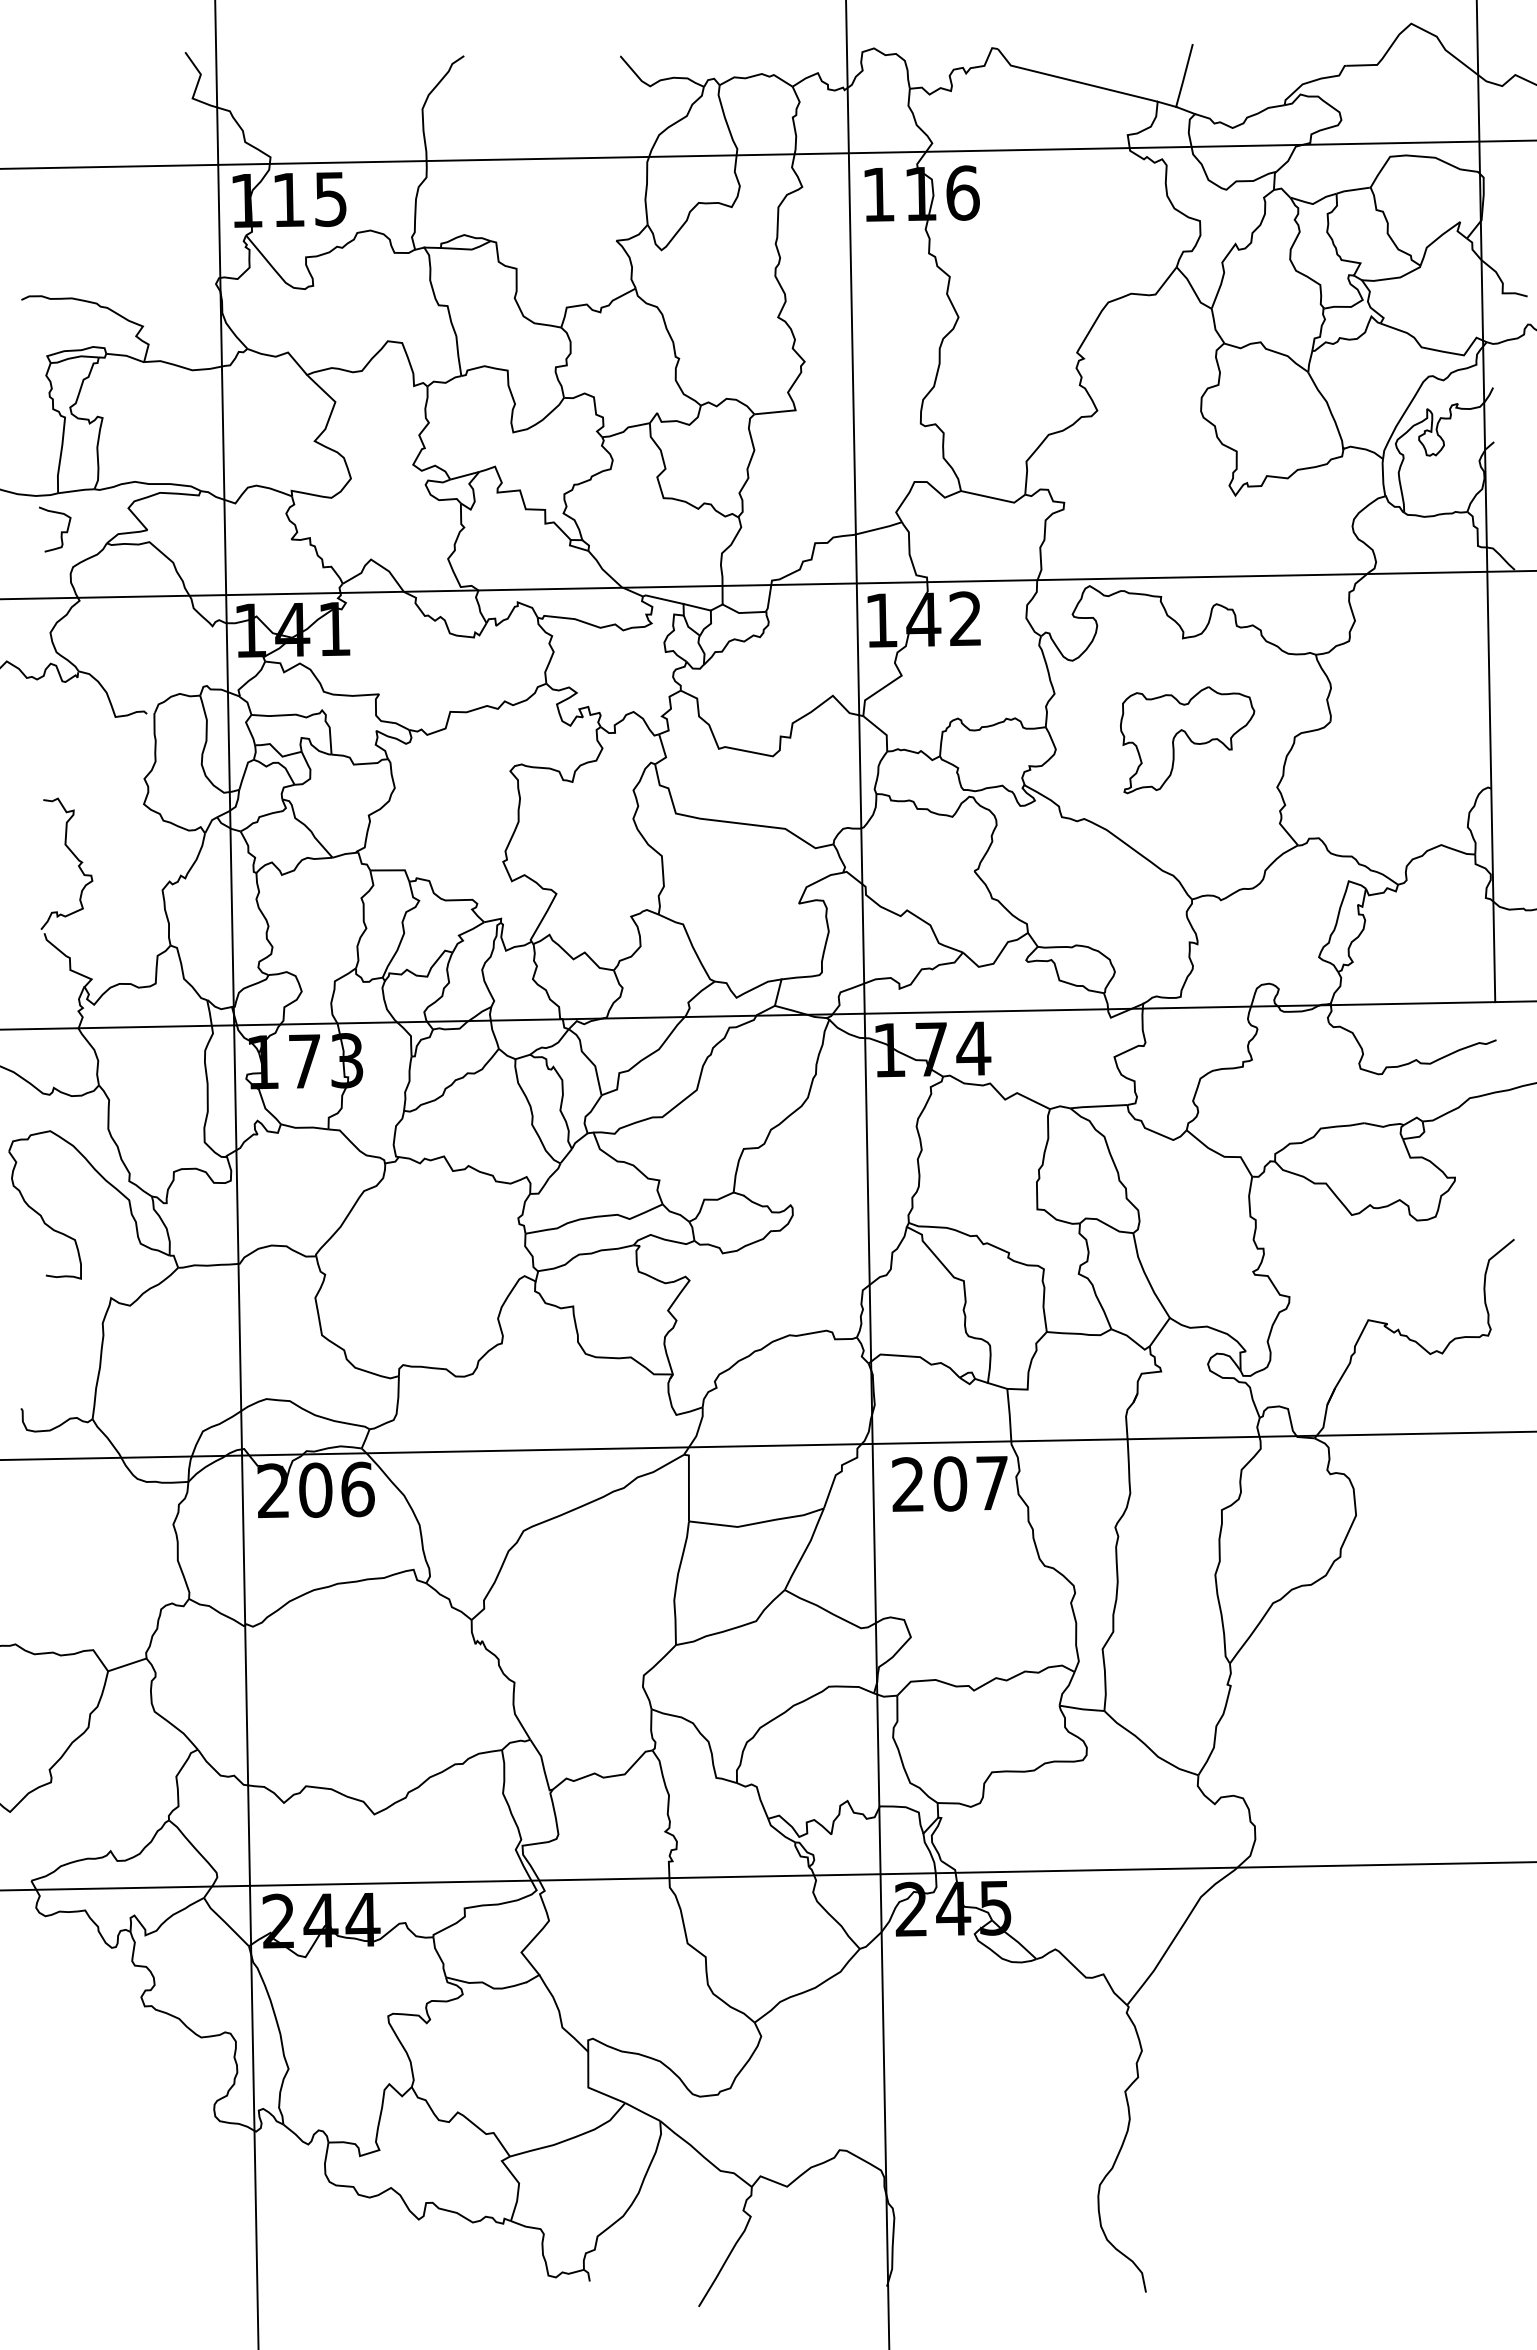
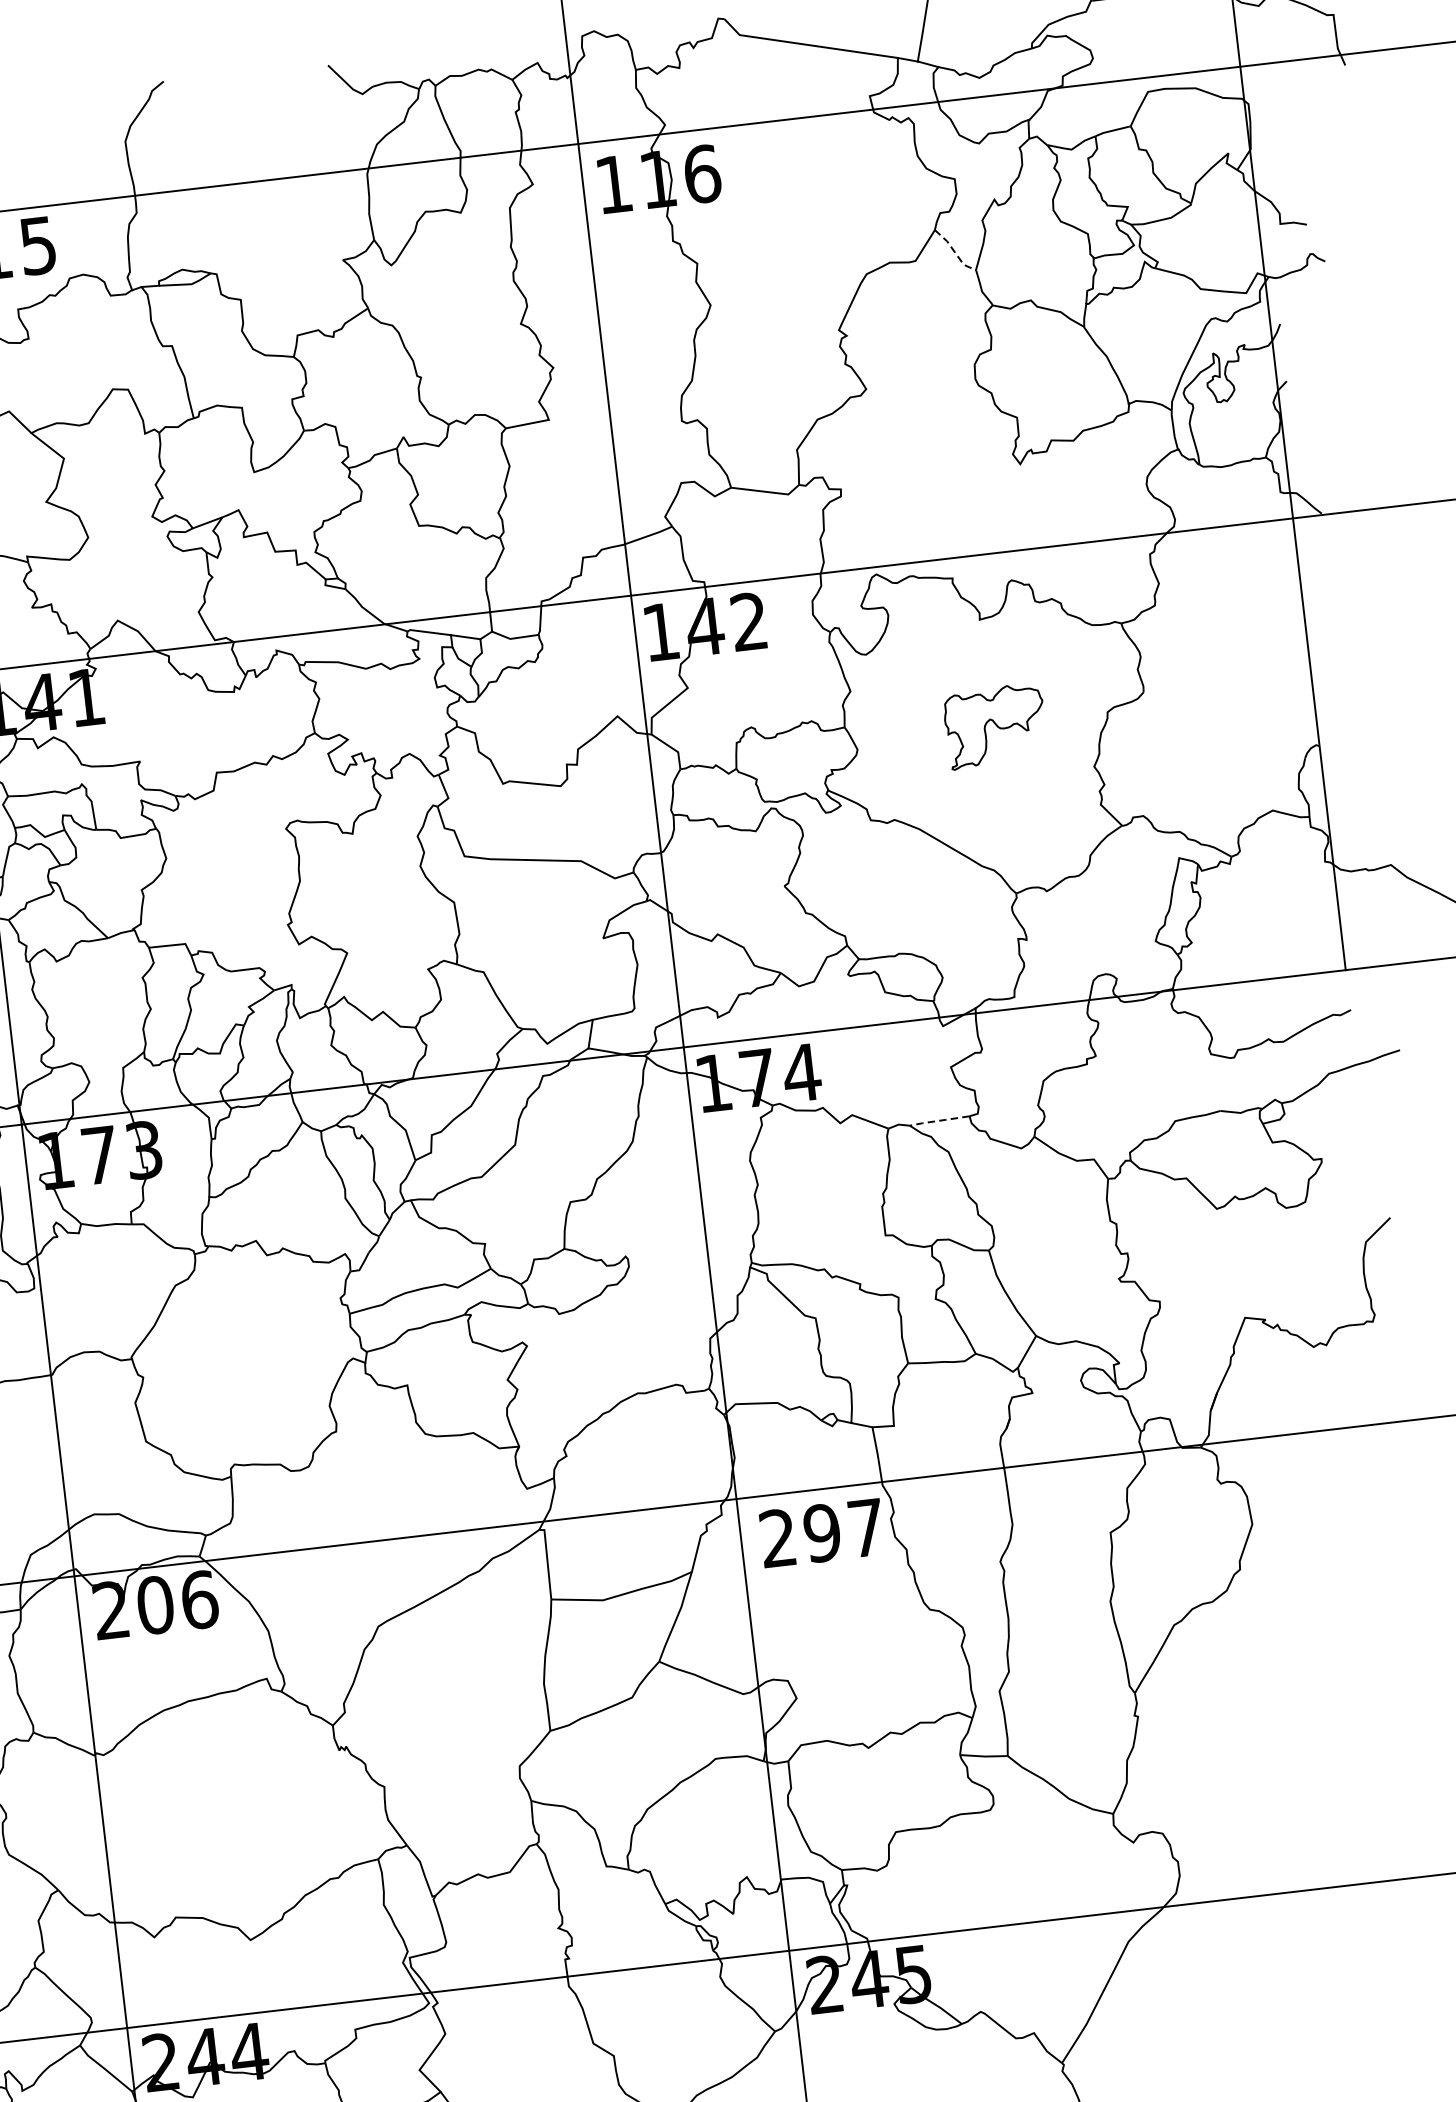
line: (1193, 289) -> (954, 251), solid -> dashed
part: (1187, 740) -> (995, 726), size x0.7
line: (1098, 1106) -> (939, 1120), solid -> dashed
text: (950, 1483) -> (822, 1532), 207 -> 297

